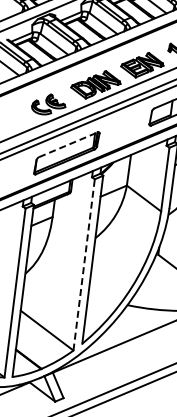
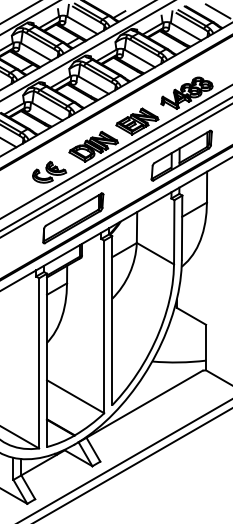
line: (68, 144) -> (73, 209), dashed -> solid
line: (84, 264) -> (104, 326), dashed -> solid

